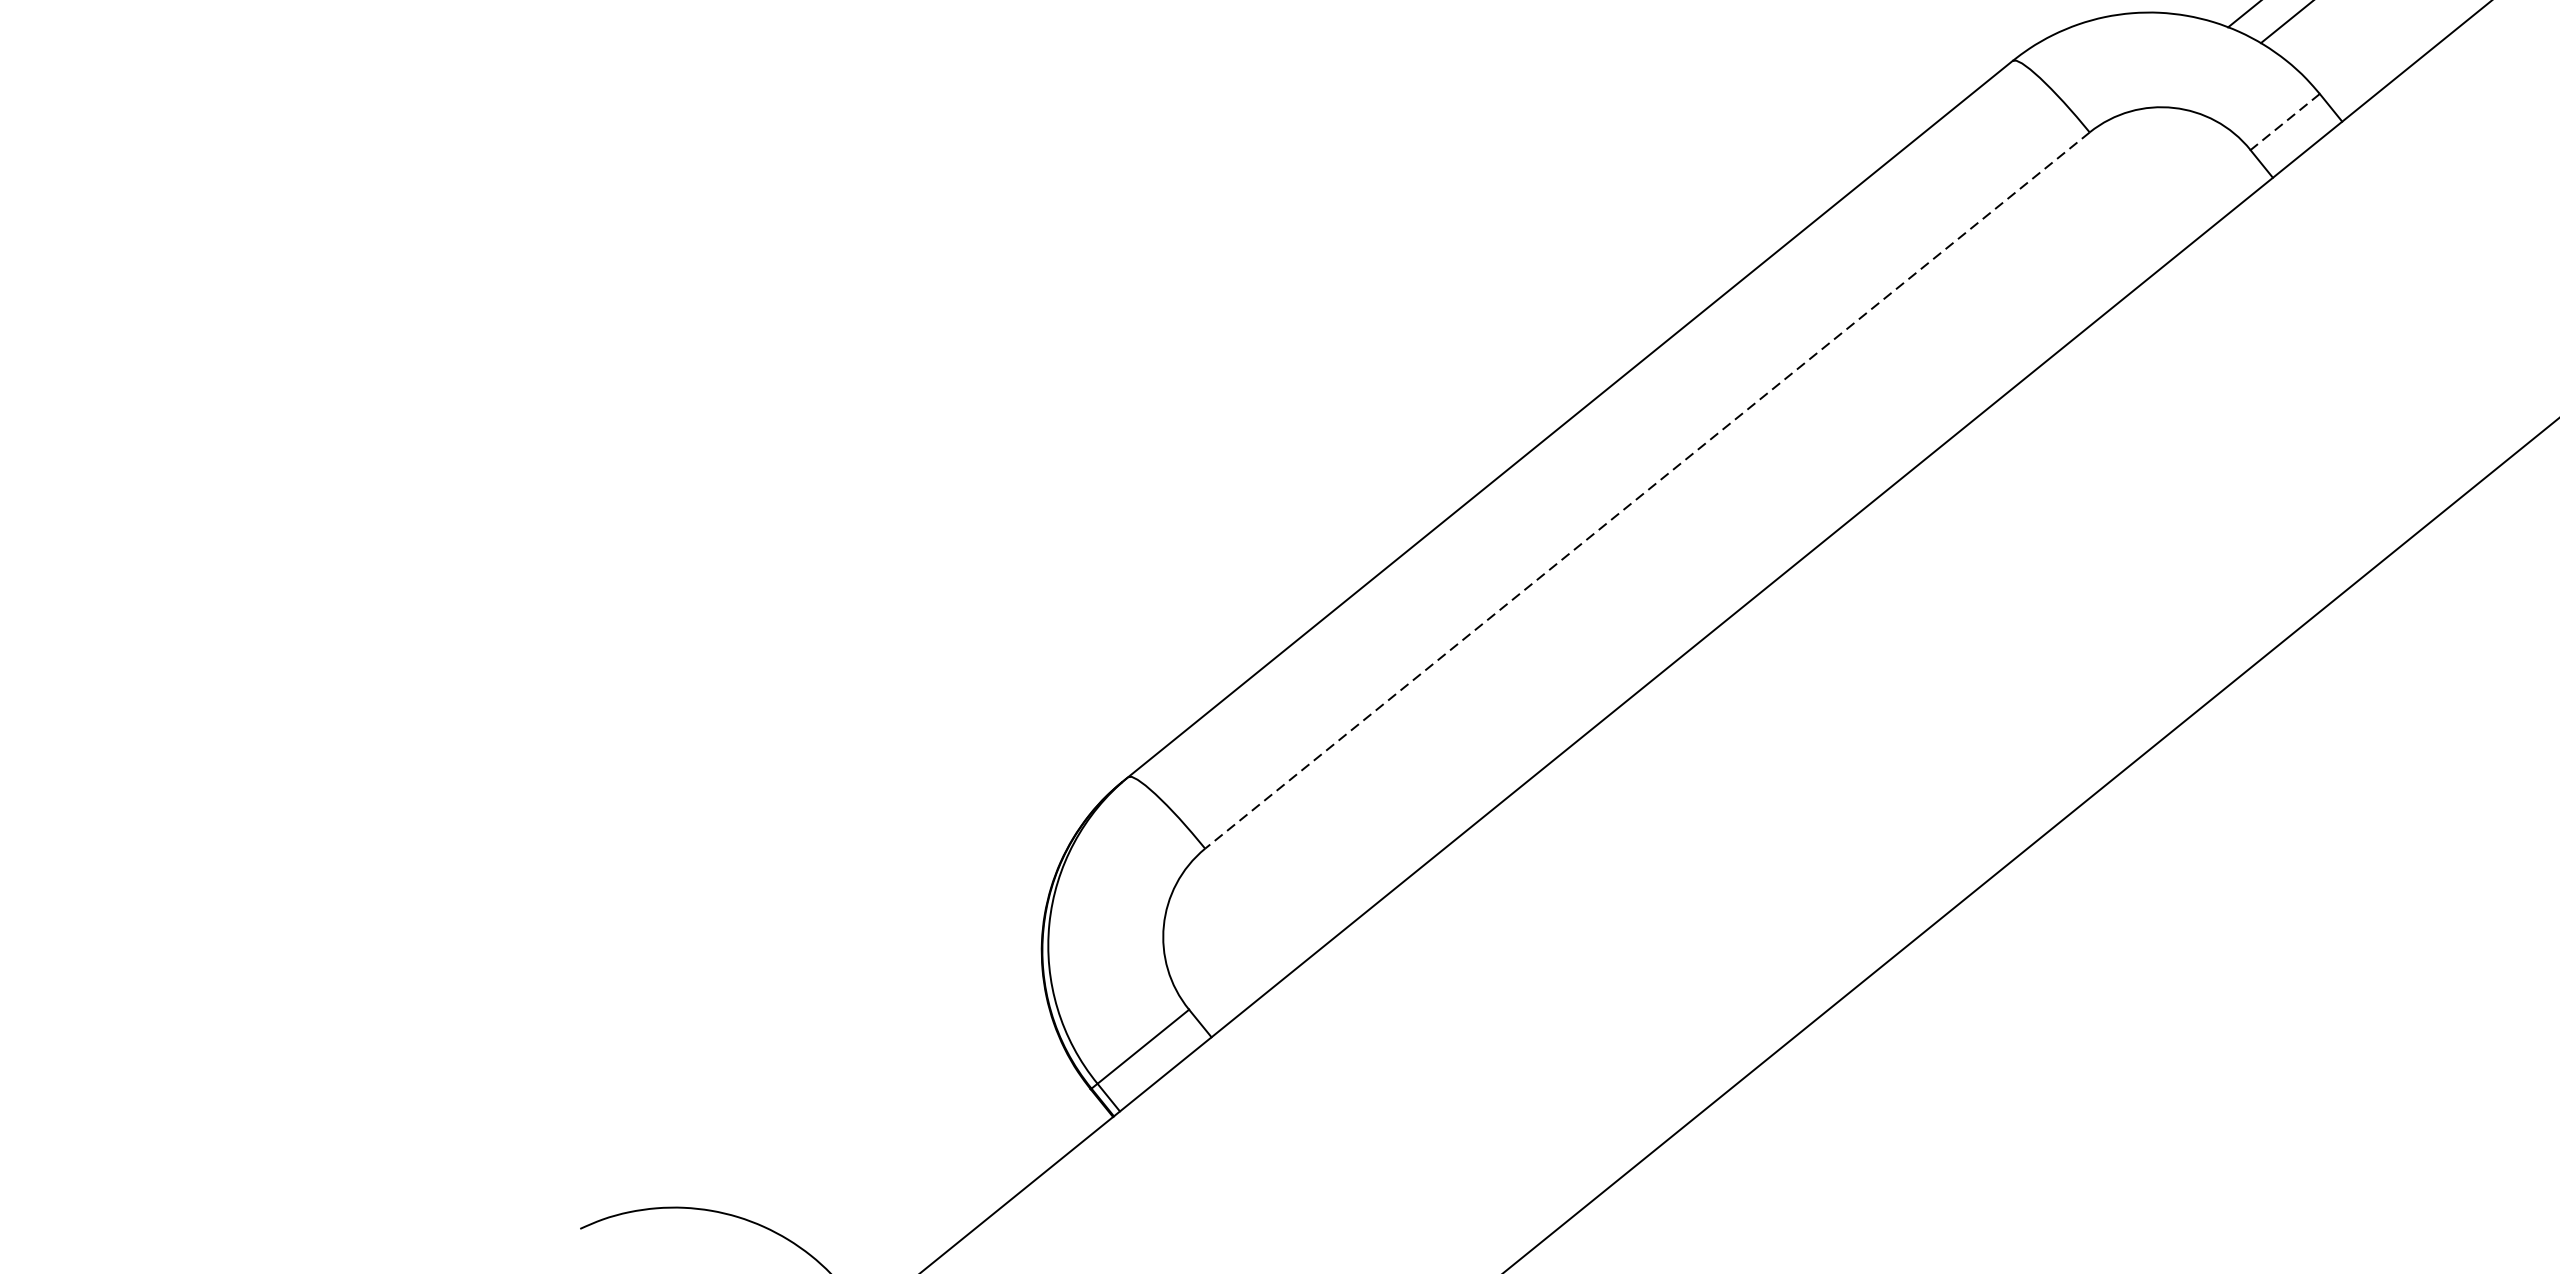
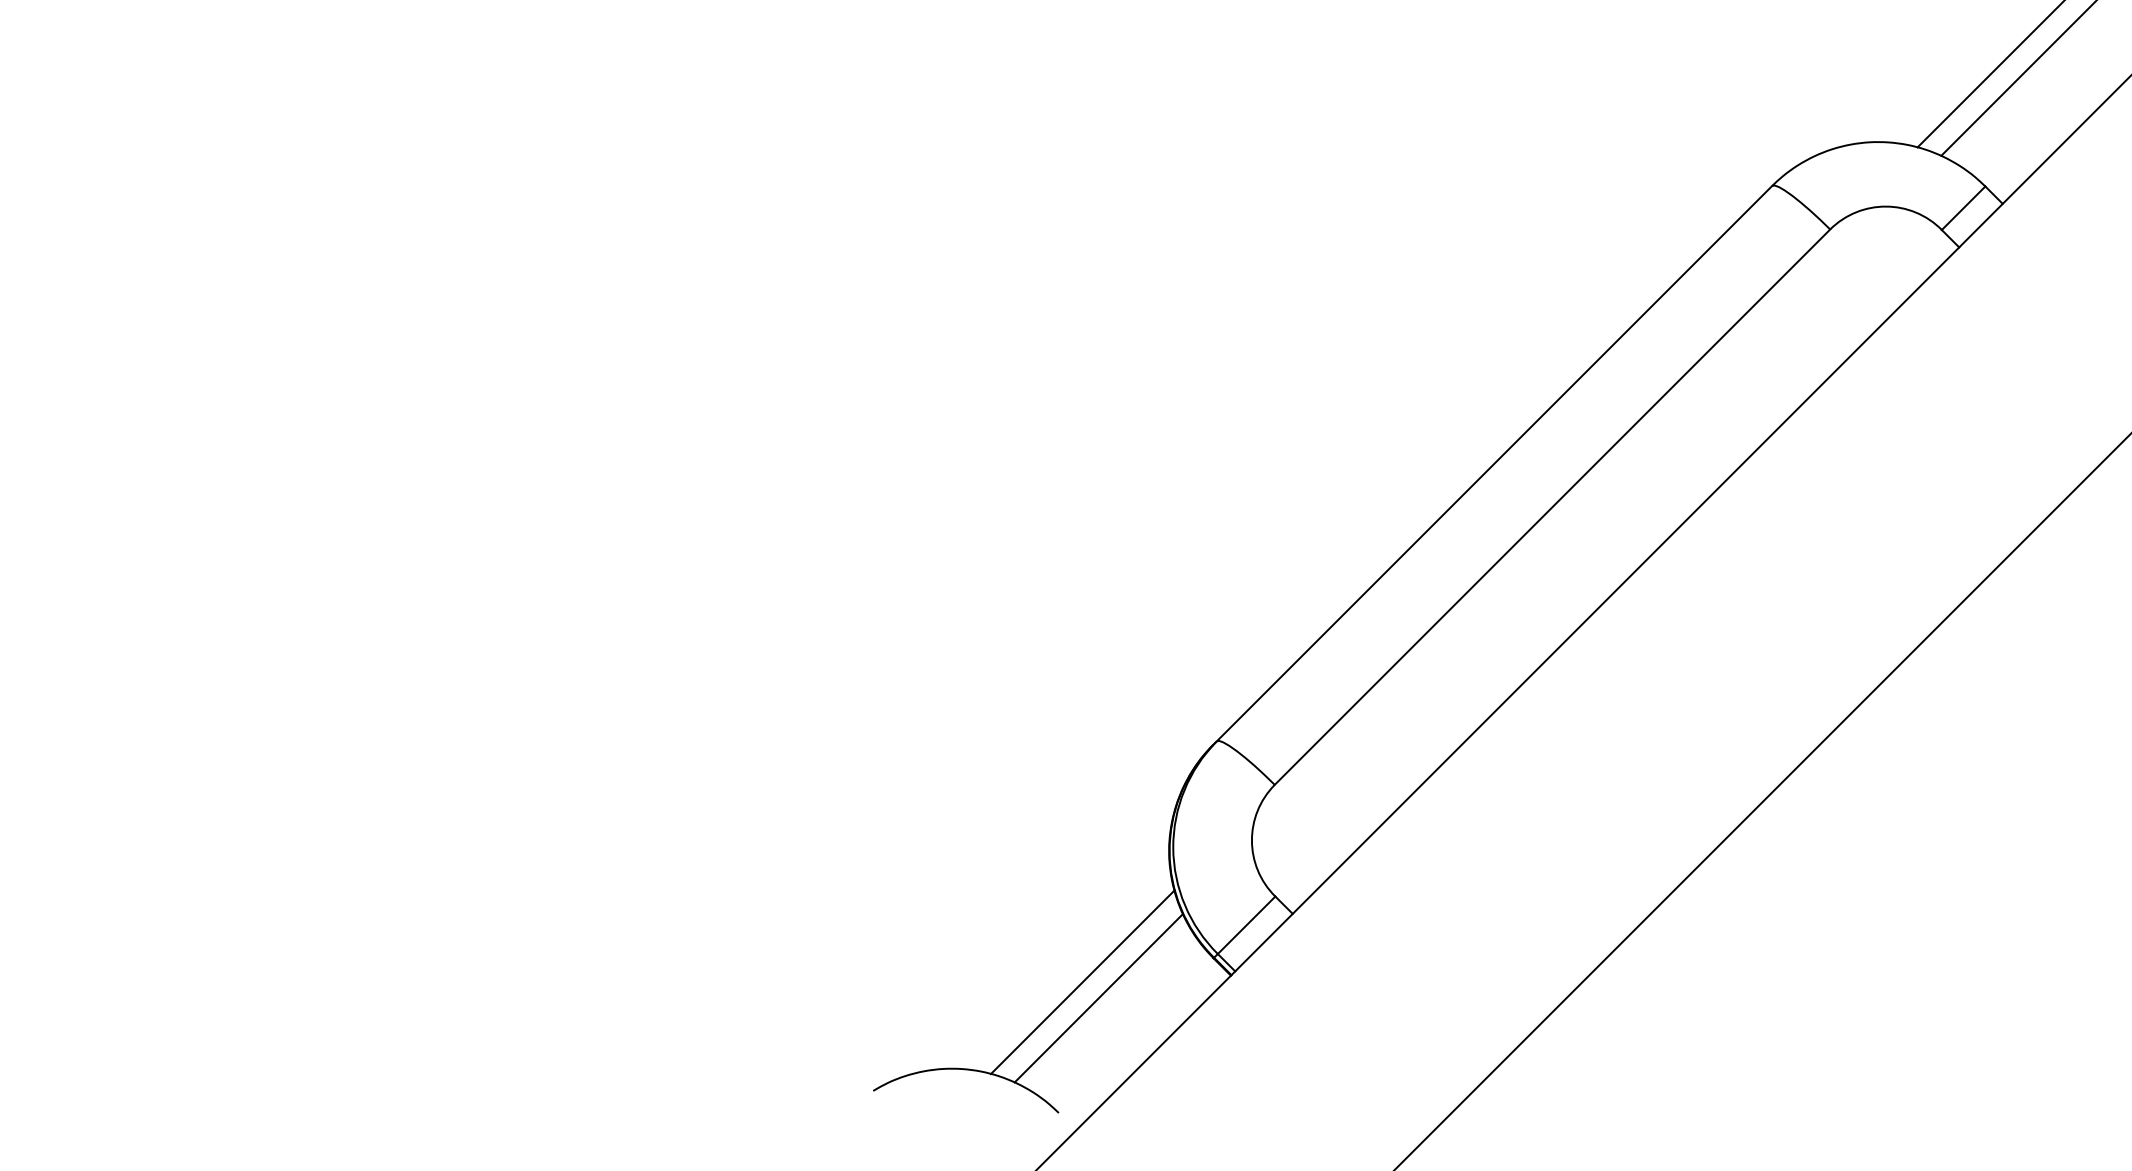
line: (2284, 122) -> (1963, 208), dashed -> solid
line: (1647, 491) -> (1552, 507), dashed -> solid
line: (898, 1104) -> (1082, 982), added
line: (918, 1129) -> (1098, 998), added

